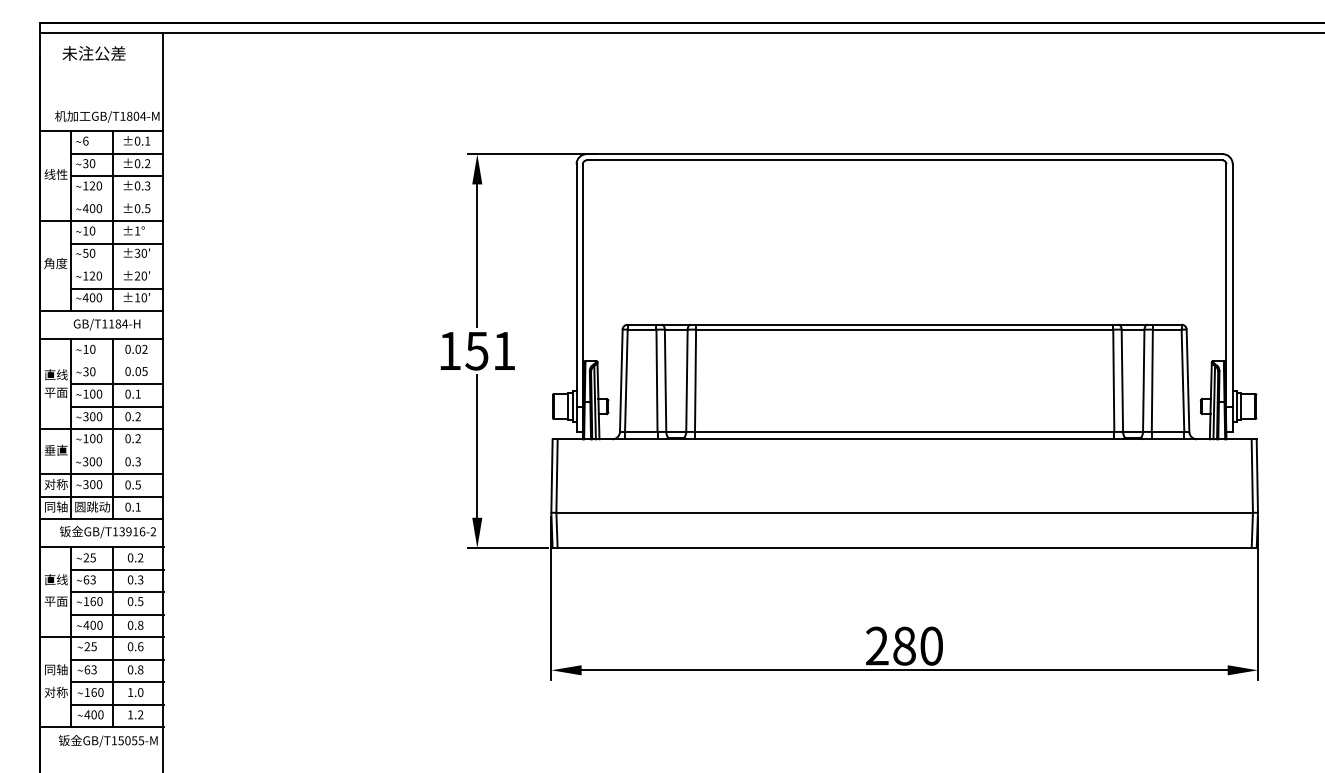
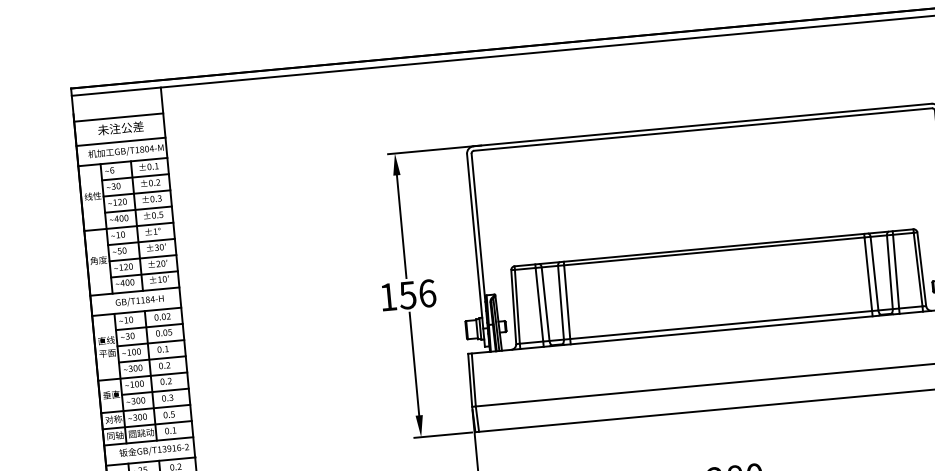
text: (93, 53) -> (120, 128), moved
line: (101, 69) -> (118, 117), added
line: (101, 103) -> (120, 142), added
line: (116, 198) -> (138, 209), added
line: (116, 266) -> (142, 258), added
text: (504, 350) -> (427, 293), 151 -> 156
line: (116, 361) -> (148, 326), added
line: (116, 451) -> (155, 391), added

